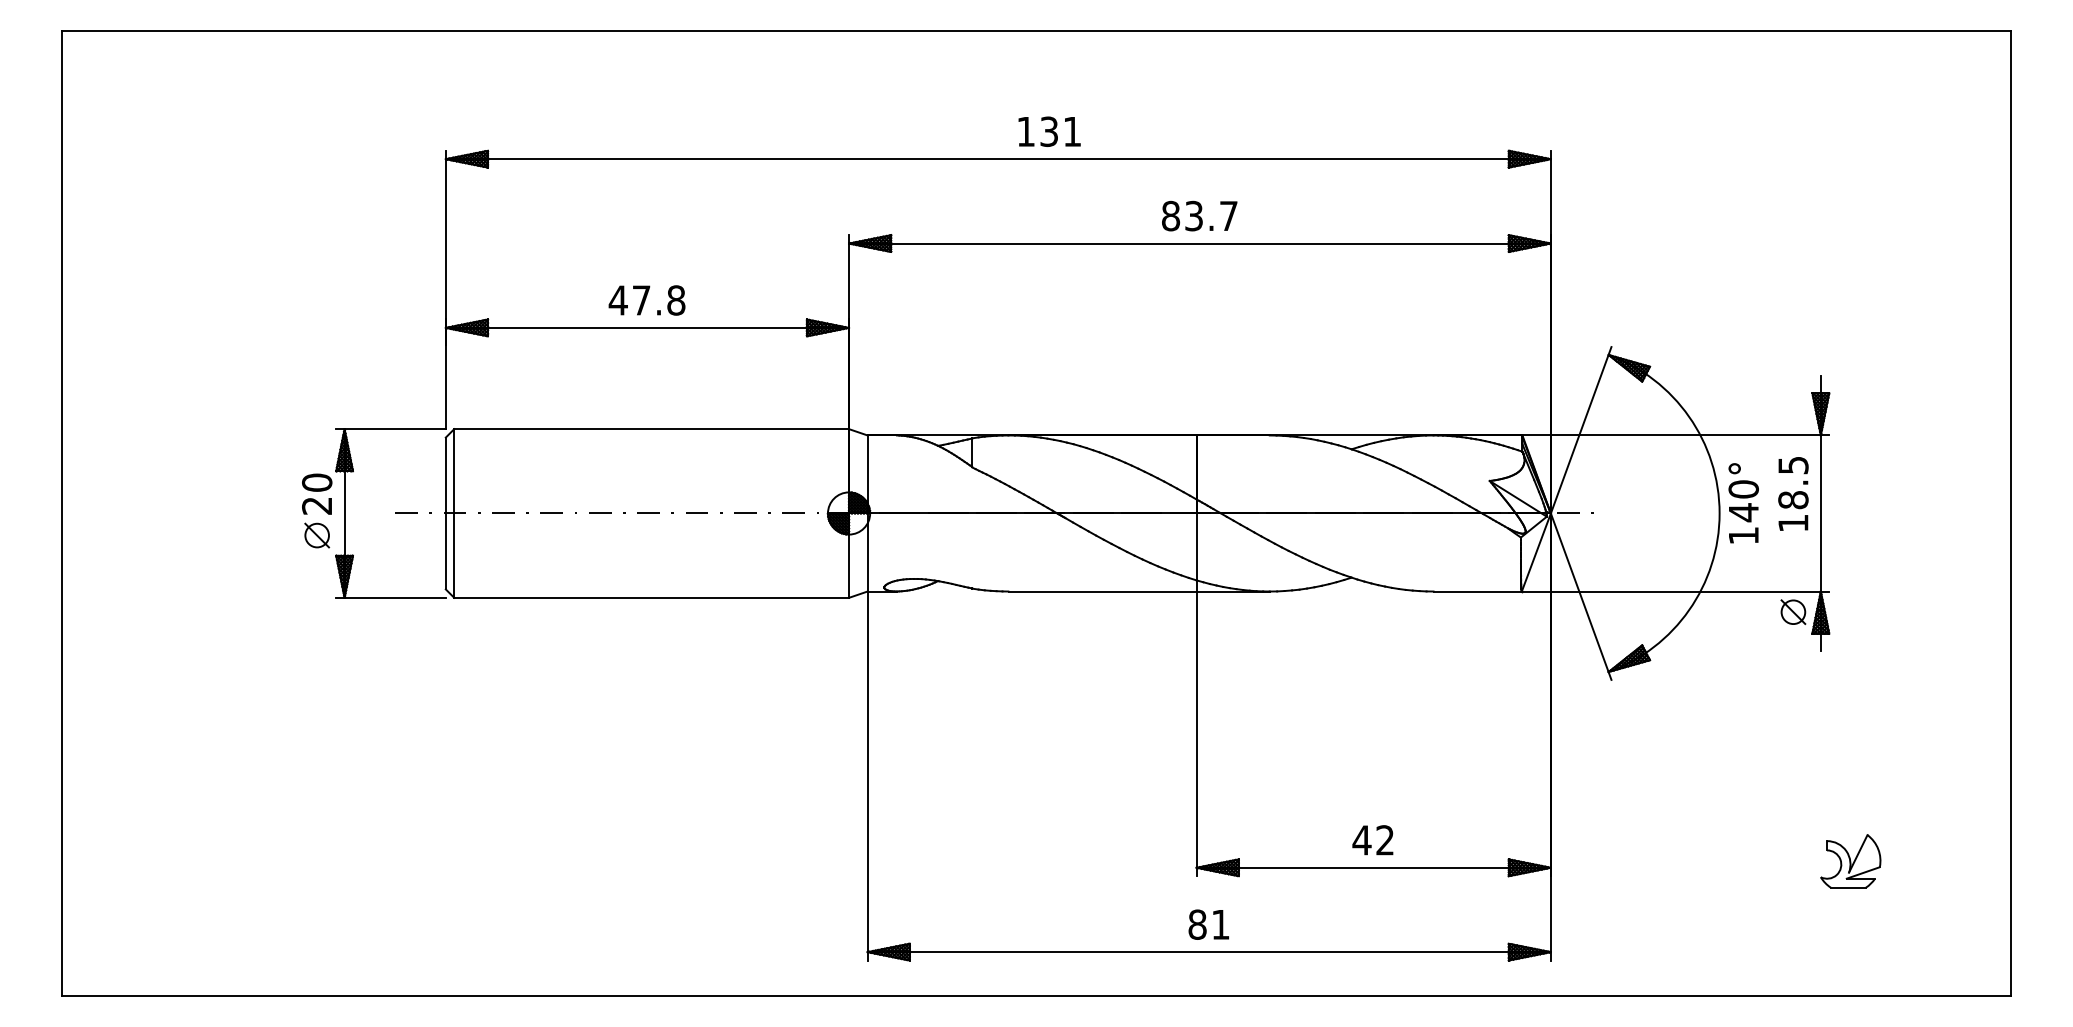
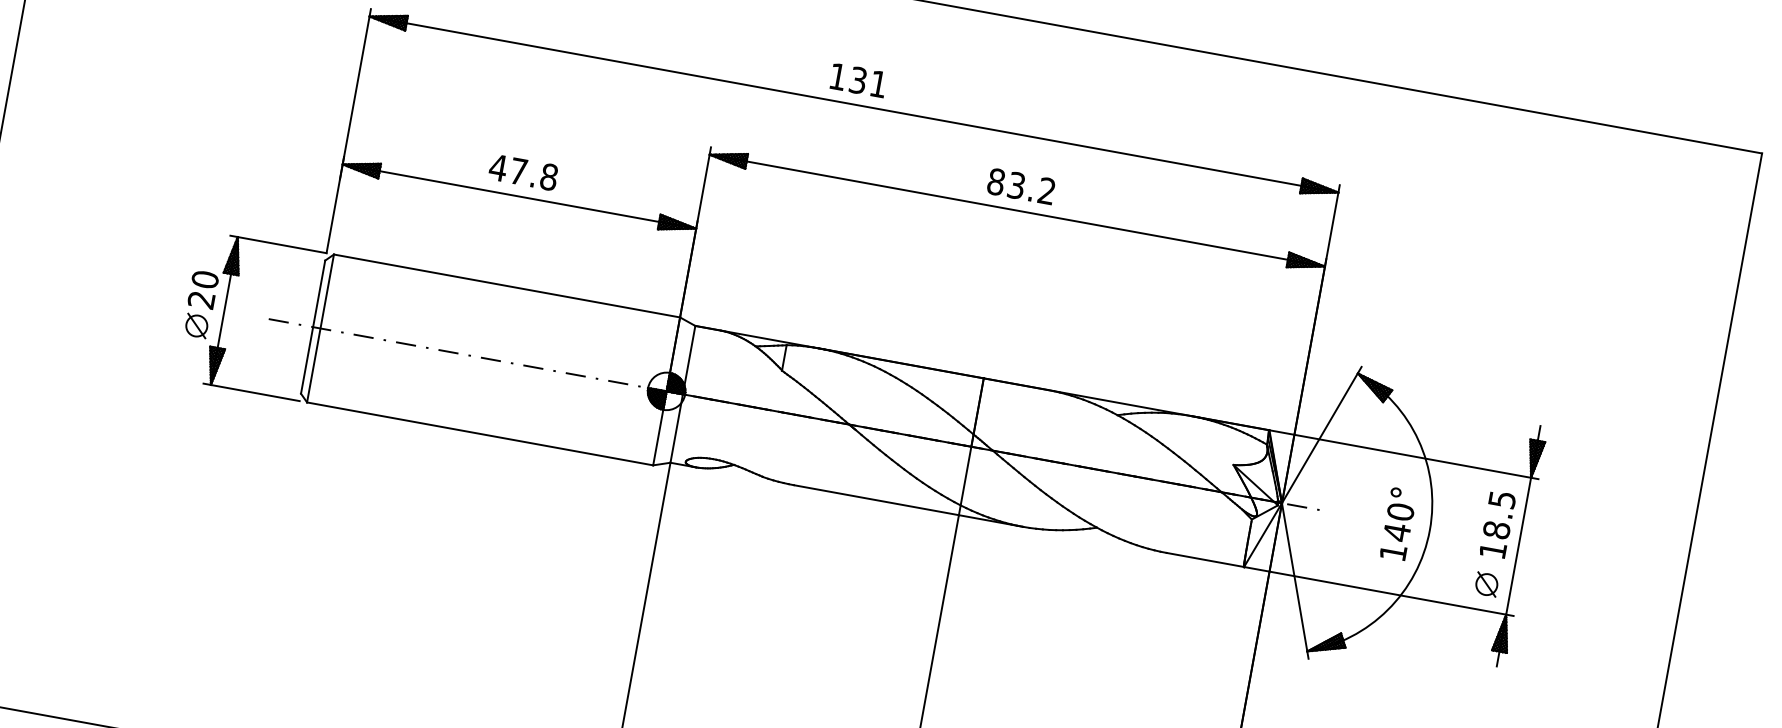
text: (1049, 131) -> (858, 80), moved
text: (1228, 215) -> (1046, 190), 83.7 -> 83.2
text: (1743, 503) -> (1398, 524), moved
part: (1793, 611) -> (1487, 583), moved

